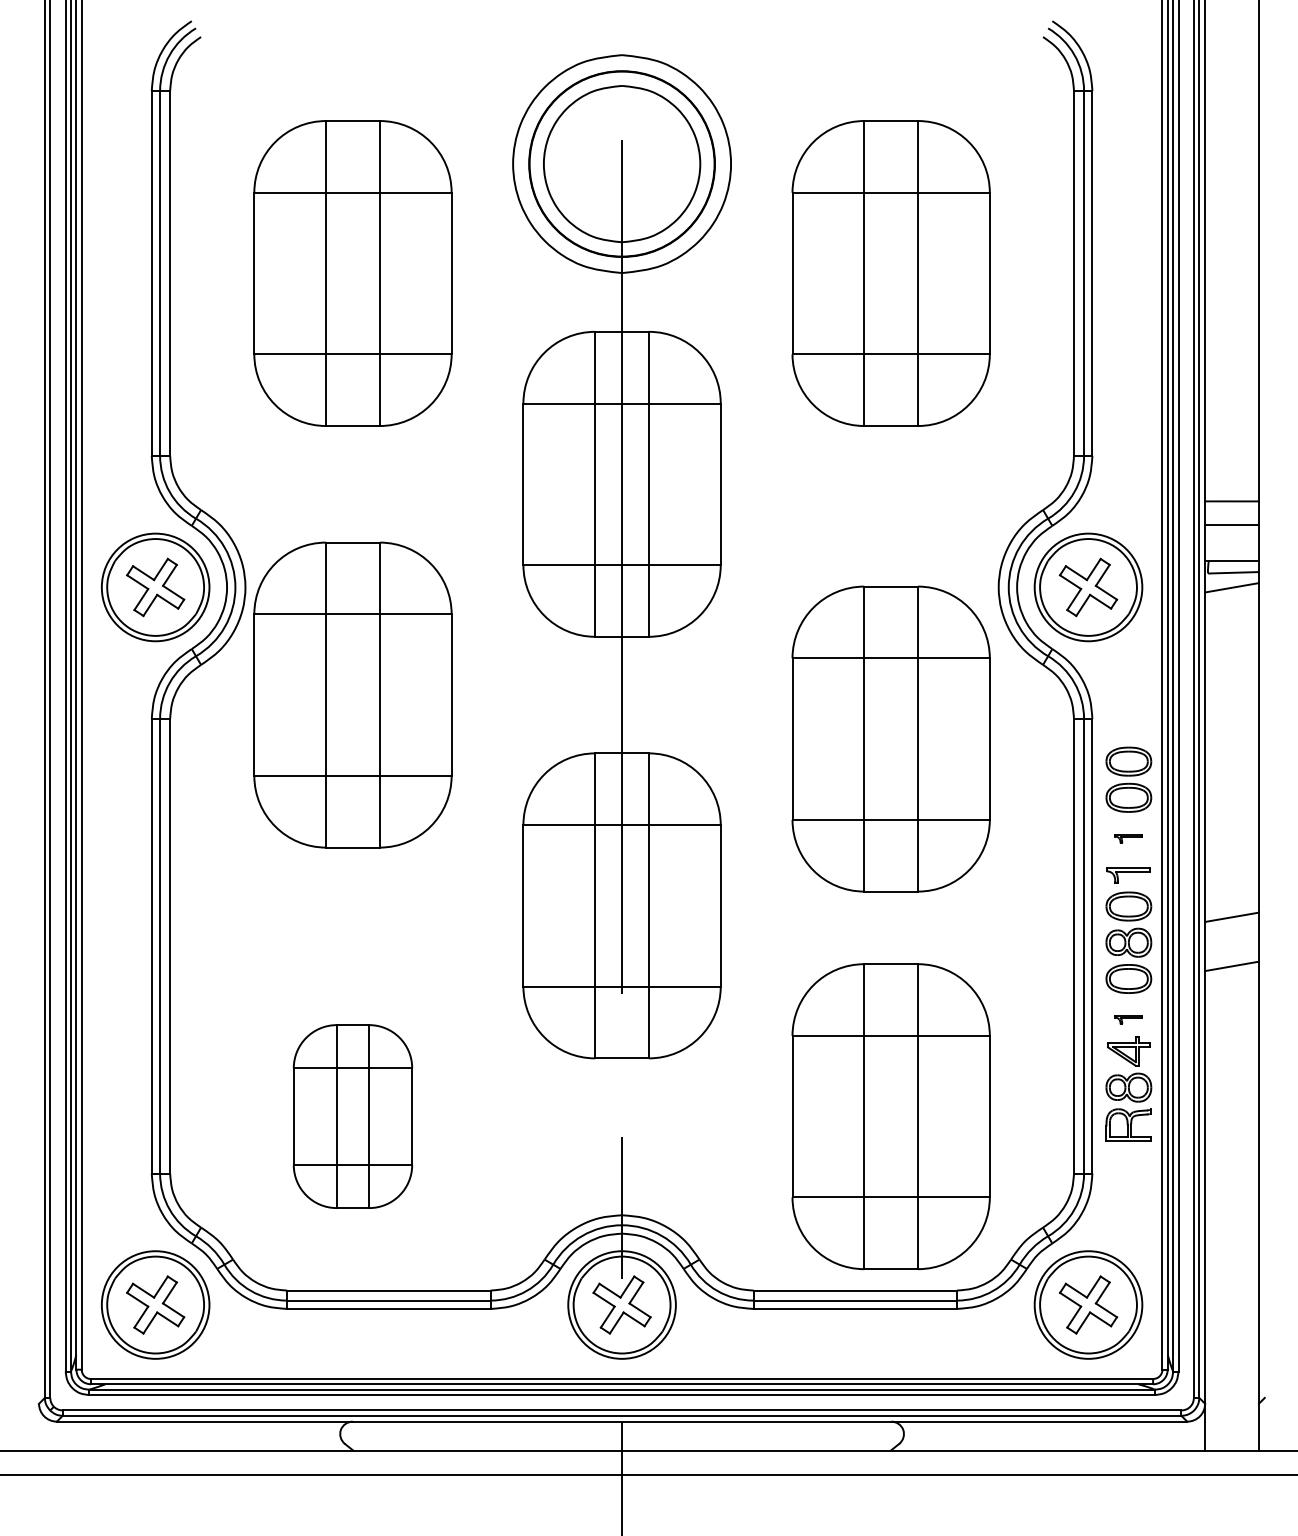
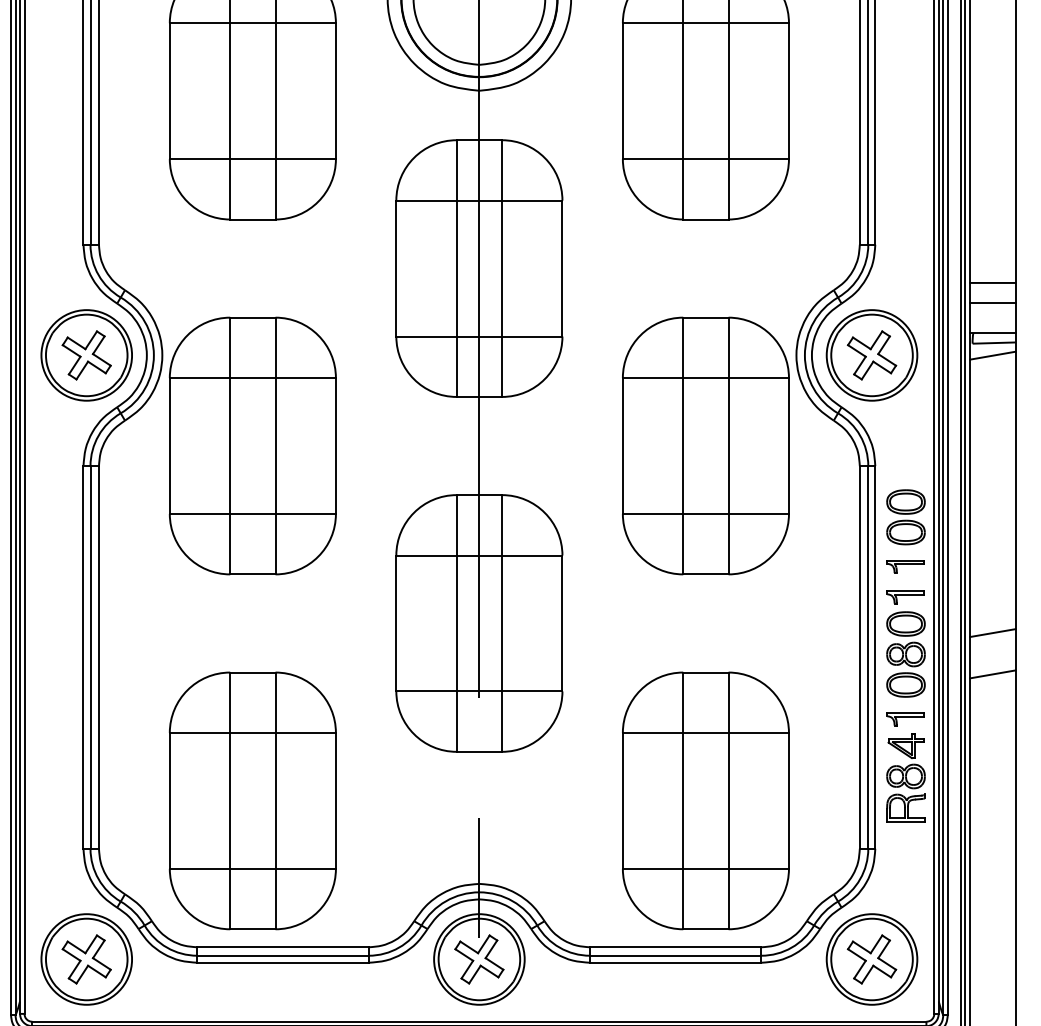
part: (890, 738) -> (705, 445), moved
part: (1128, 838) -> (905, 566), size x1.67
part: (1128, 1019) -> (905, 719), size x1.67
part: (352, 1116) -> (252, 800), size x1.67

